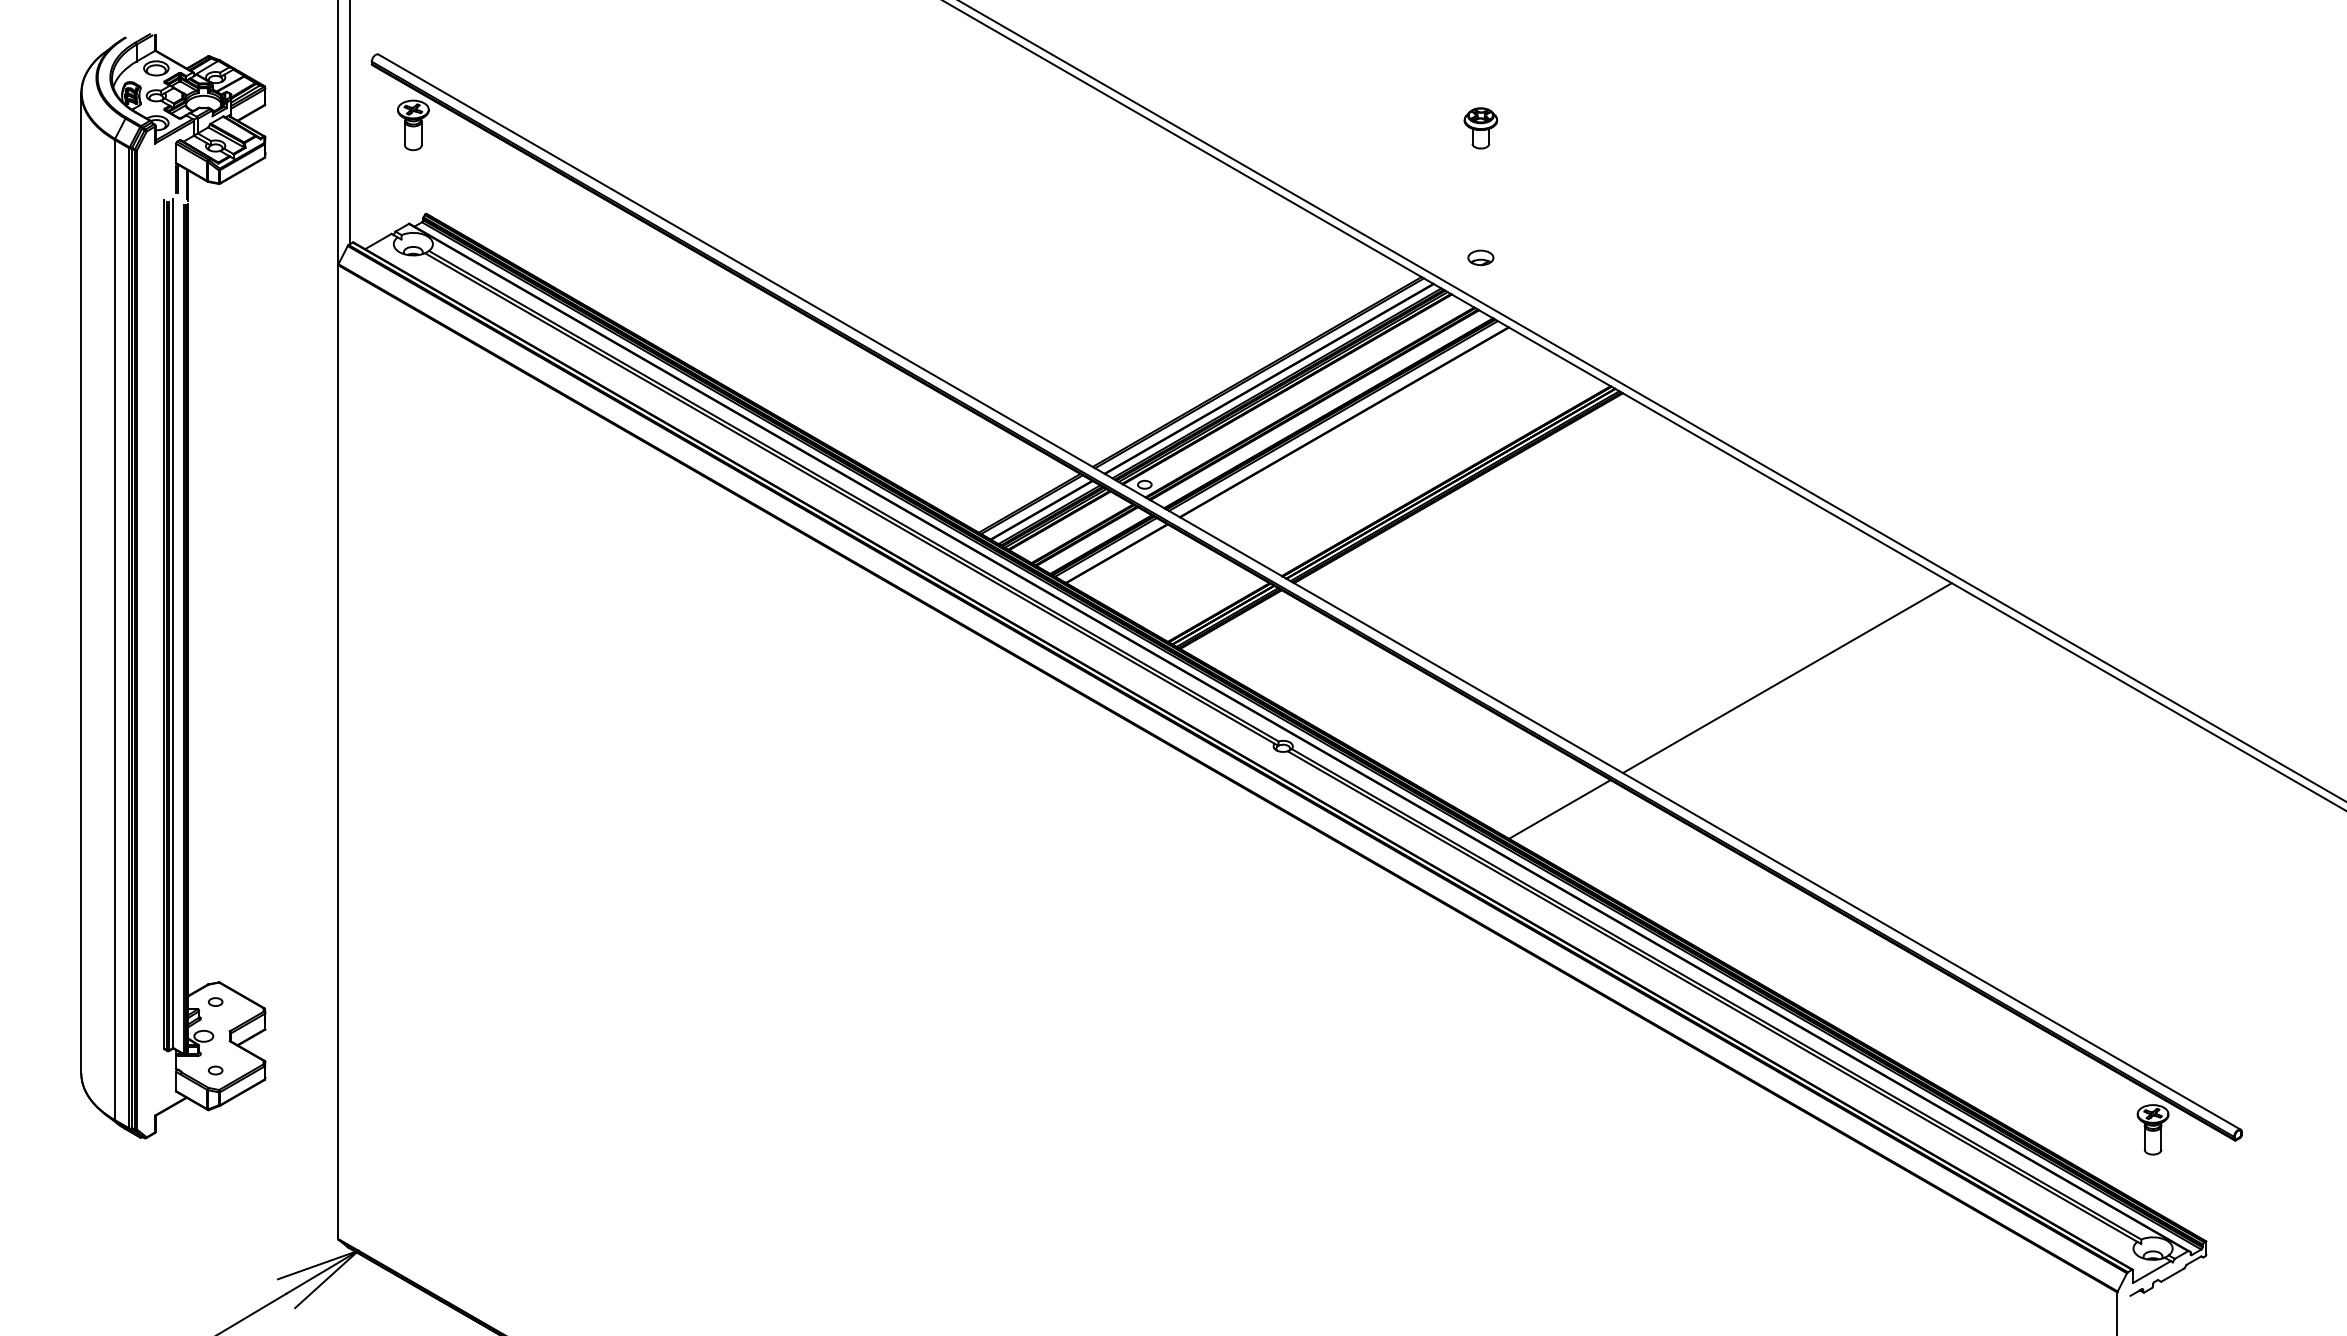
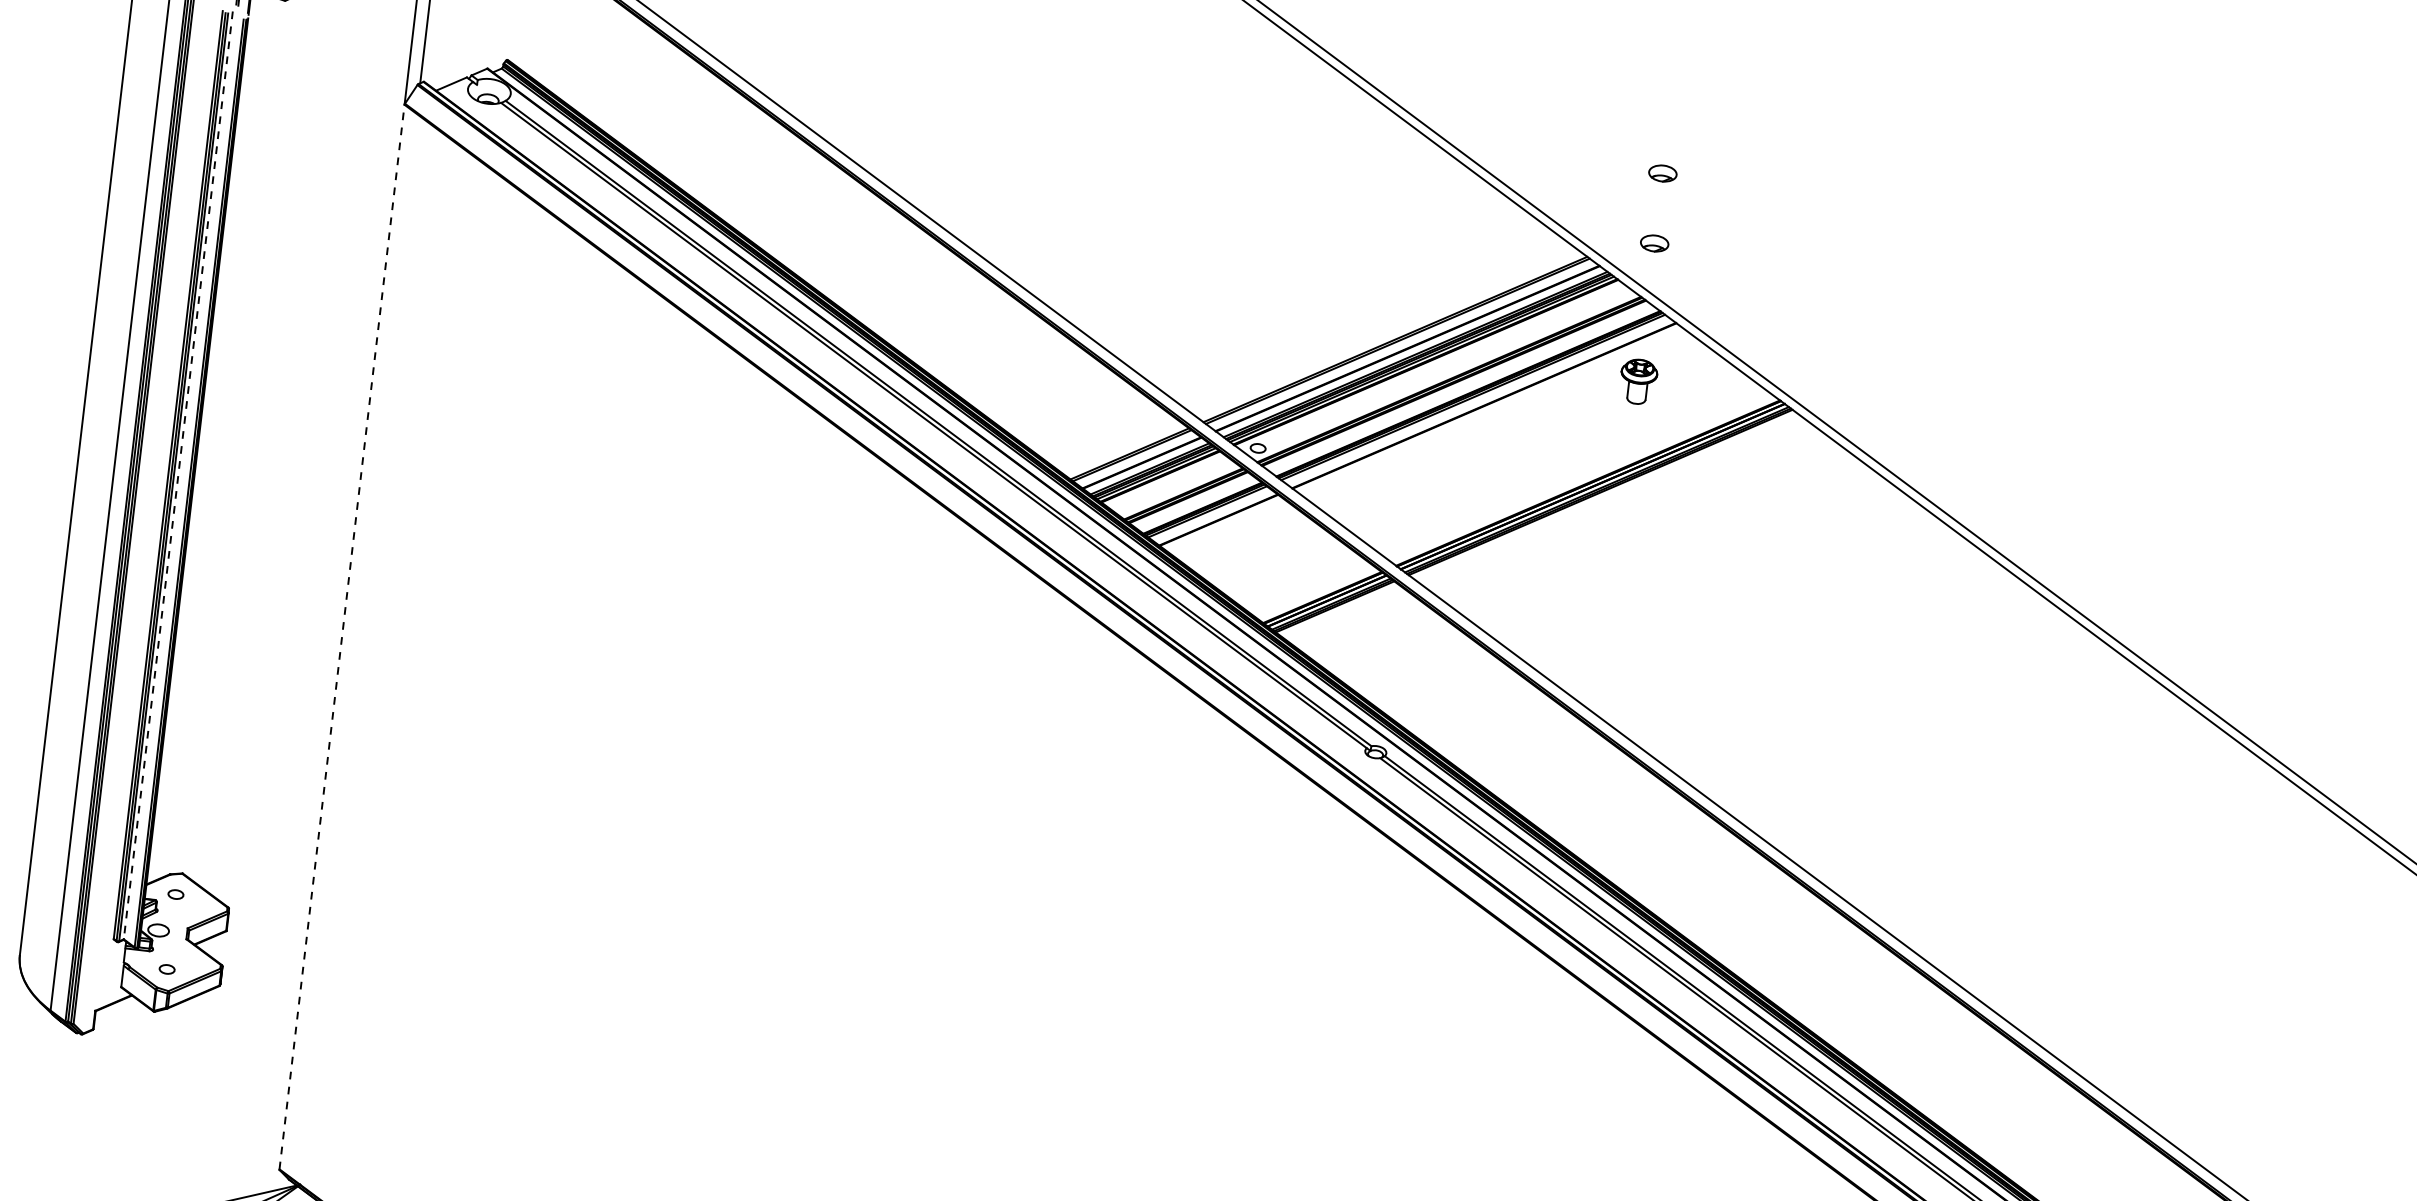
part: (1480, 128) -> (1637, 381), moved
part: (1480, 193) -> (1662, 173), added
line: (173, 624) -> (178, 476), solid -> dashed
line: (1786, 678) -> (1934, 742), removed
line: (338, 752) -> (342, 637), solid -> dashed
line: (1559, 809) -> (1669, 856), removed

